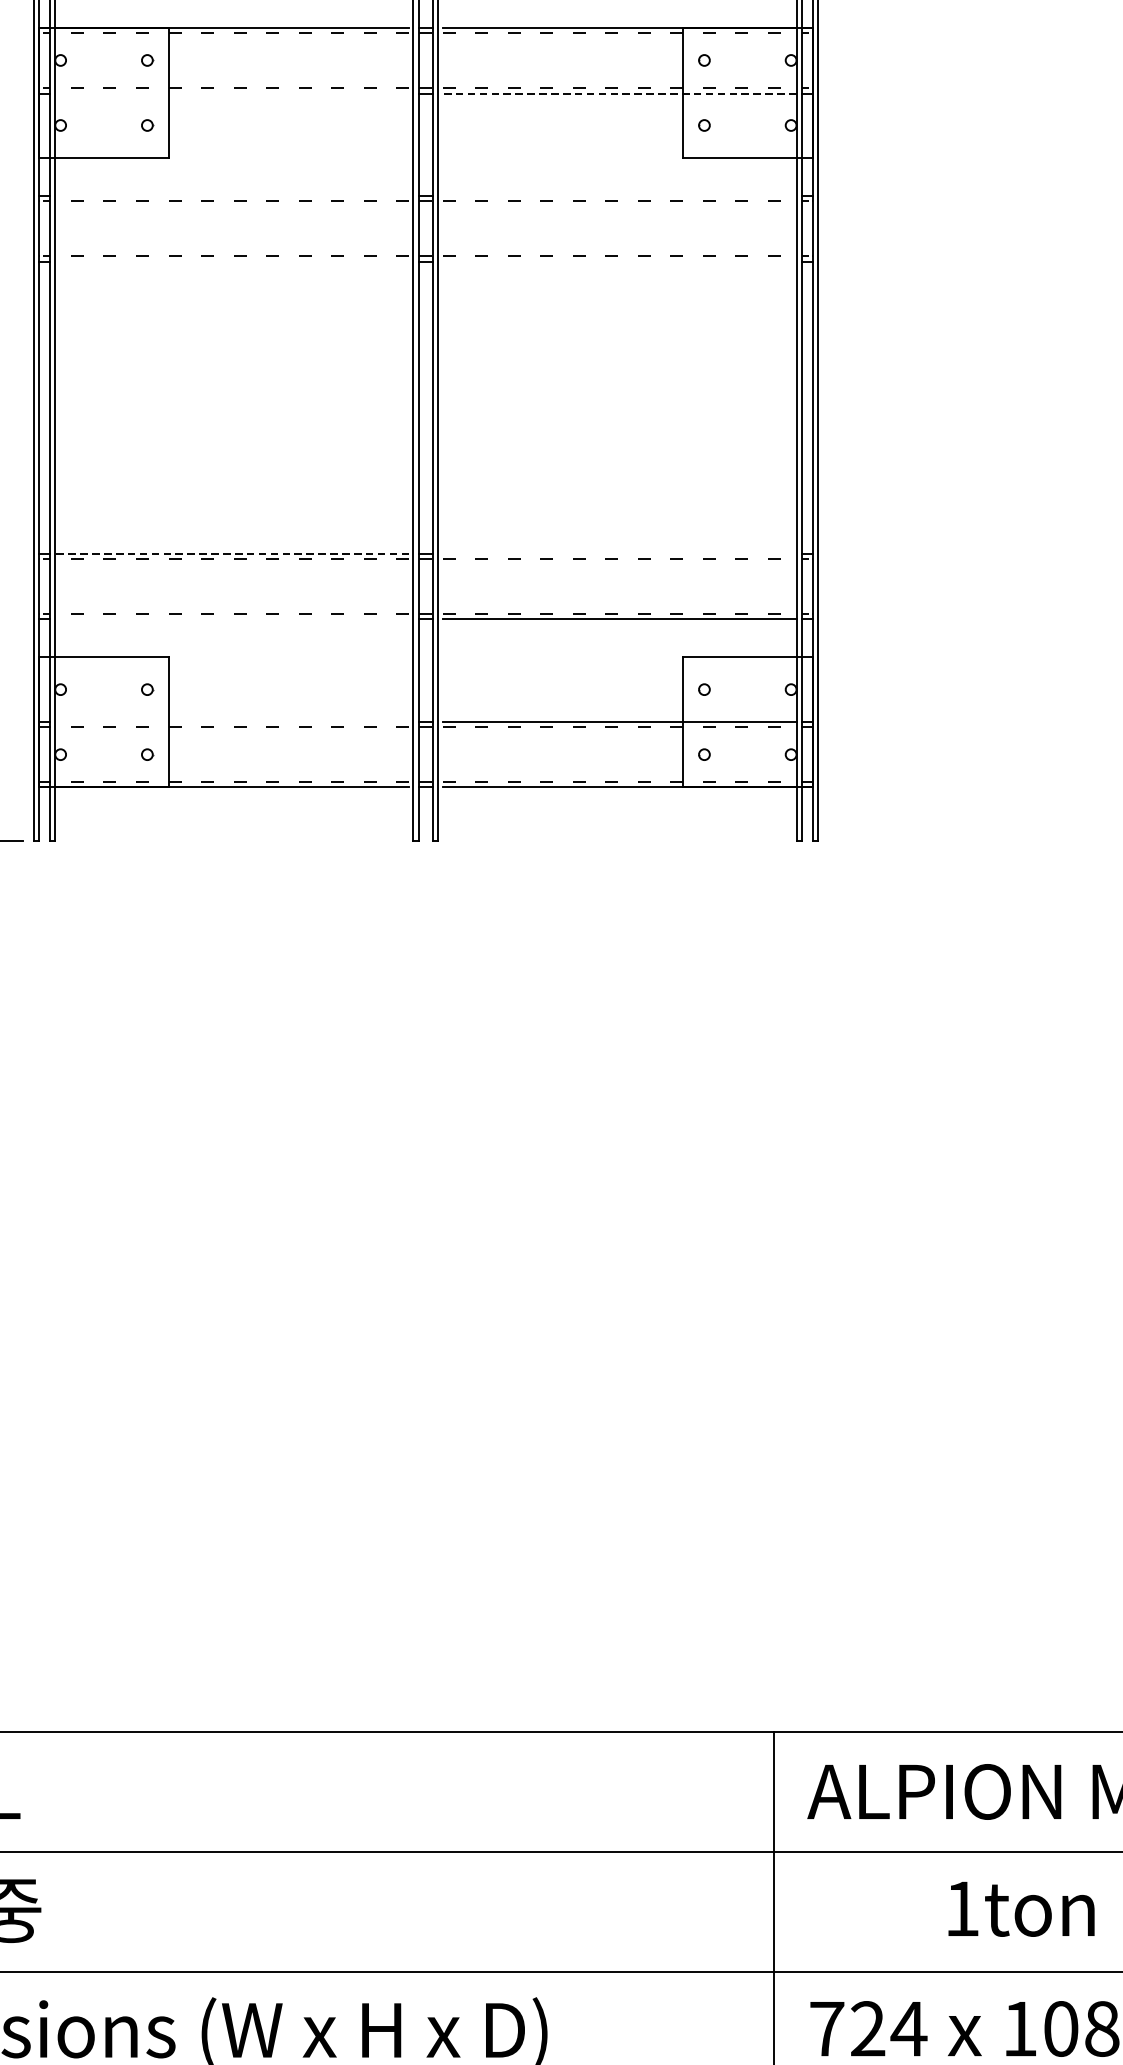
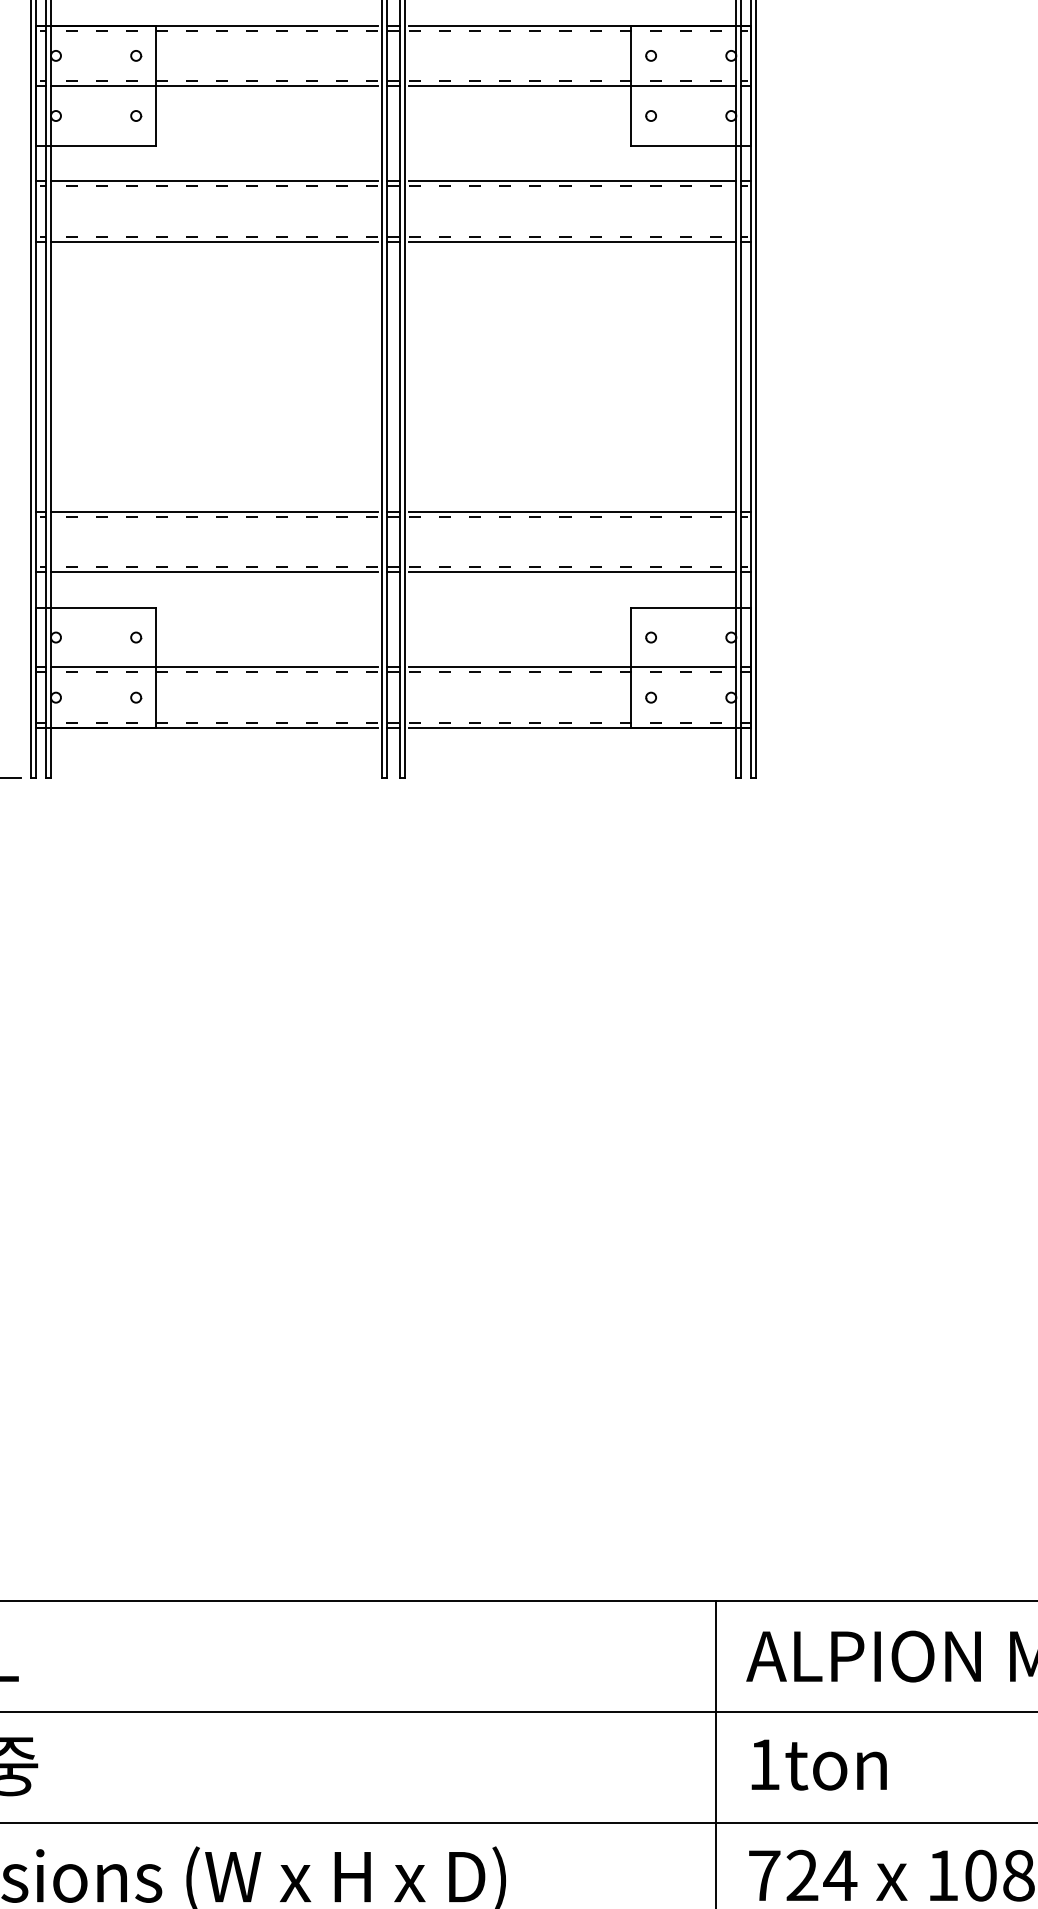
line: (232, 93) -> (214, 86), added
line: (619, 93) -> (572, 86), dashed -> solid
line: (232, 196) -> (214, 181), added
line: (619, 196) -> (572, 181), added
line: (232, 261) -> (214, 241), added
line: (619, 261) -> (572, 241), added
line: (232, 553) -> (214, 511), dashed -> solid
line: (619, 553) -> (572, 511), added
line: (232, 619) -> (214, 572), added
line: (232, 722) -> (214, 667), added
text: (1020, 1908) -> (818, 1764), moved

